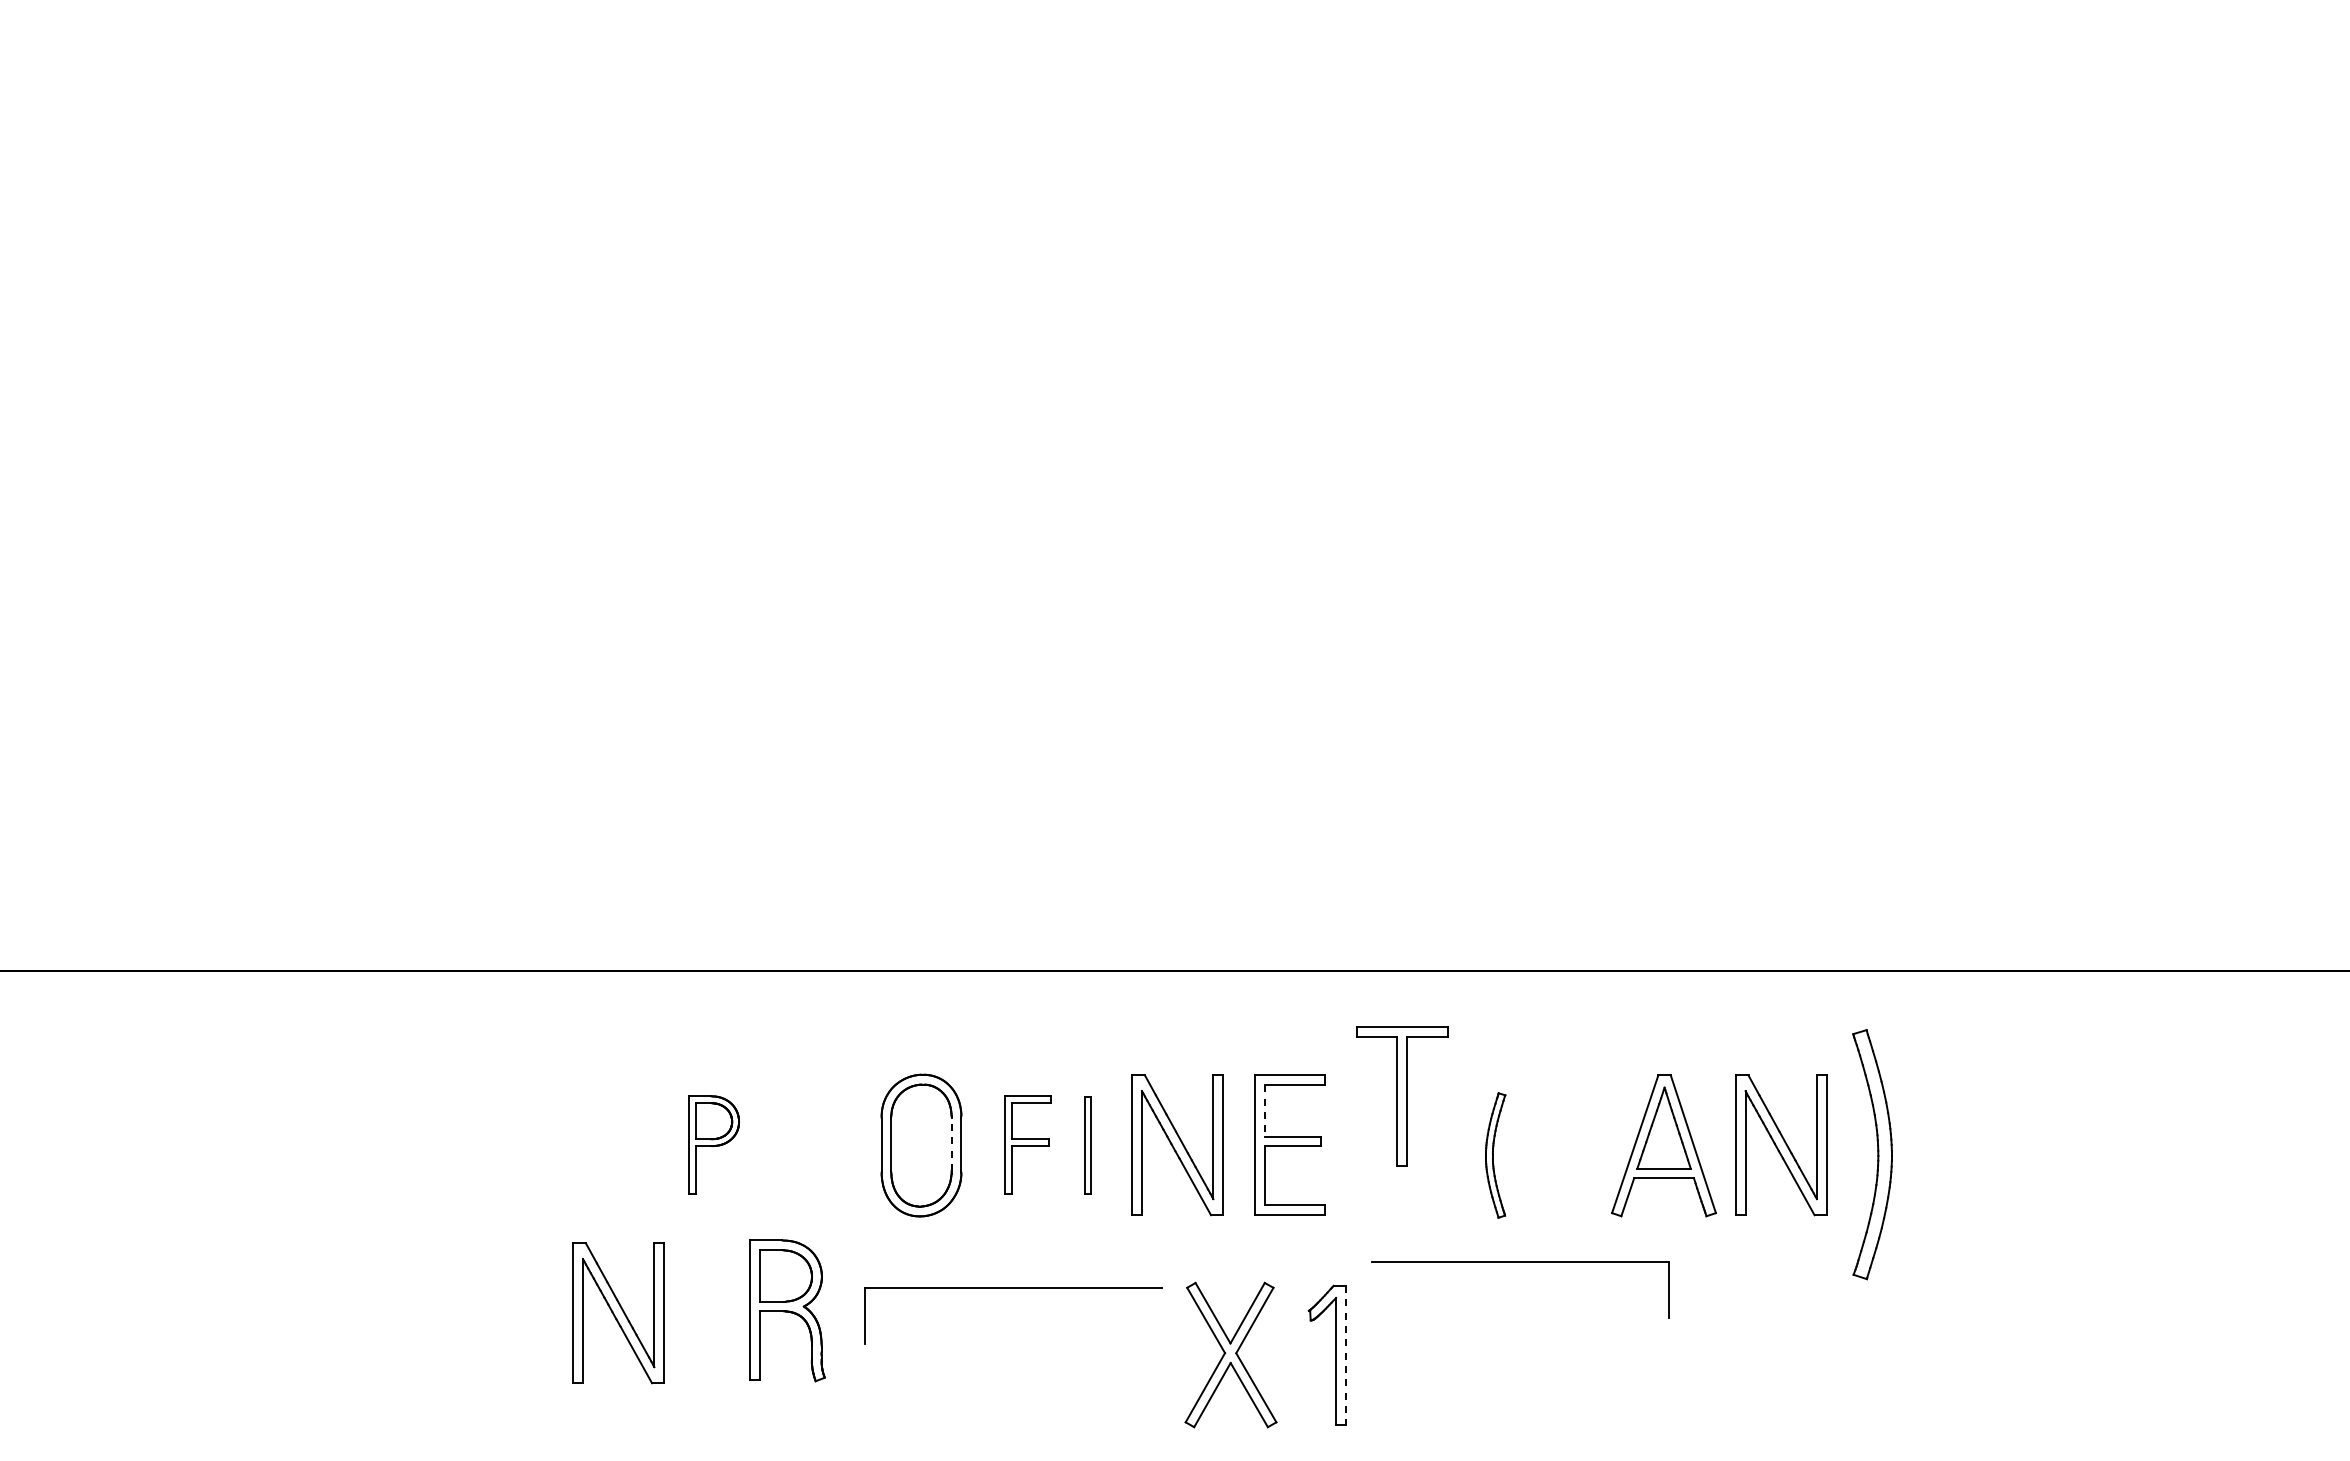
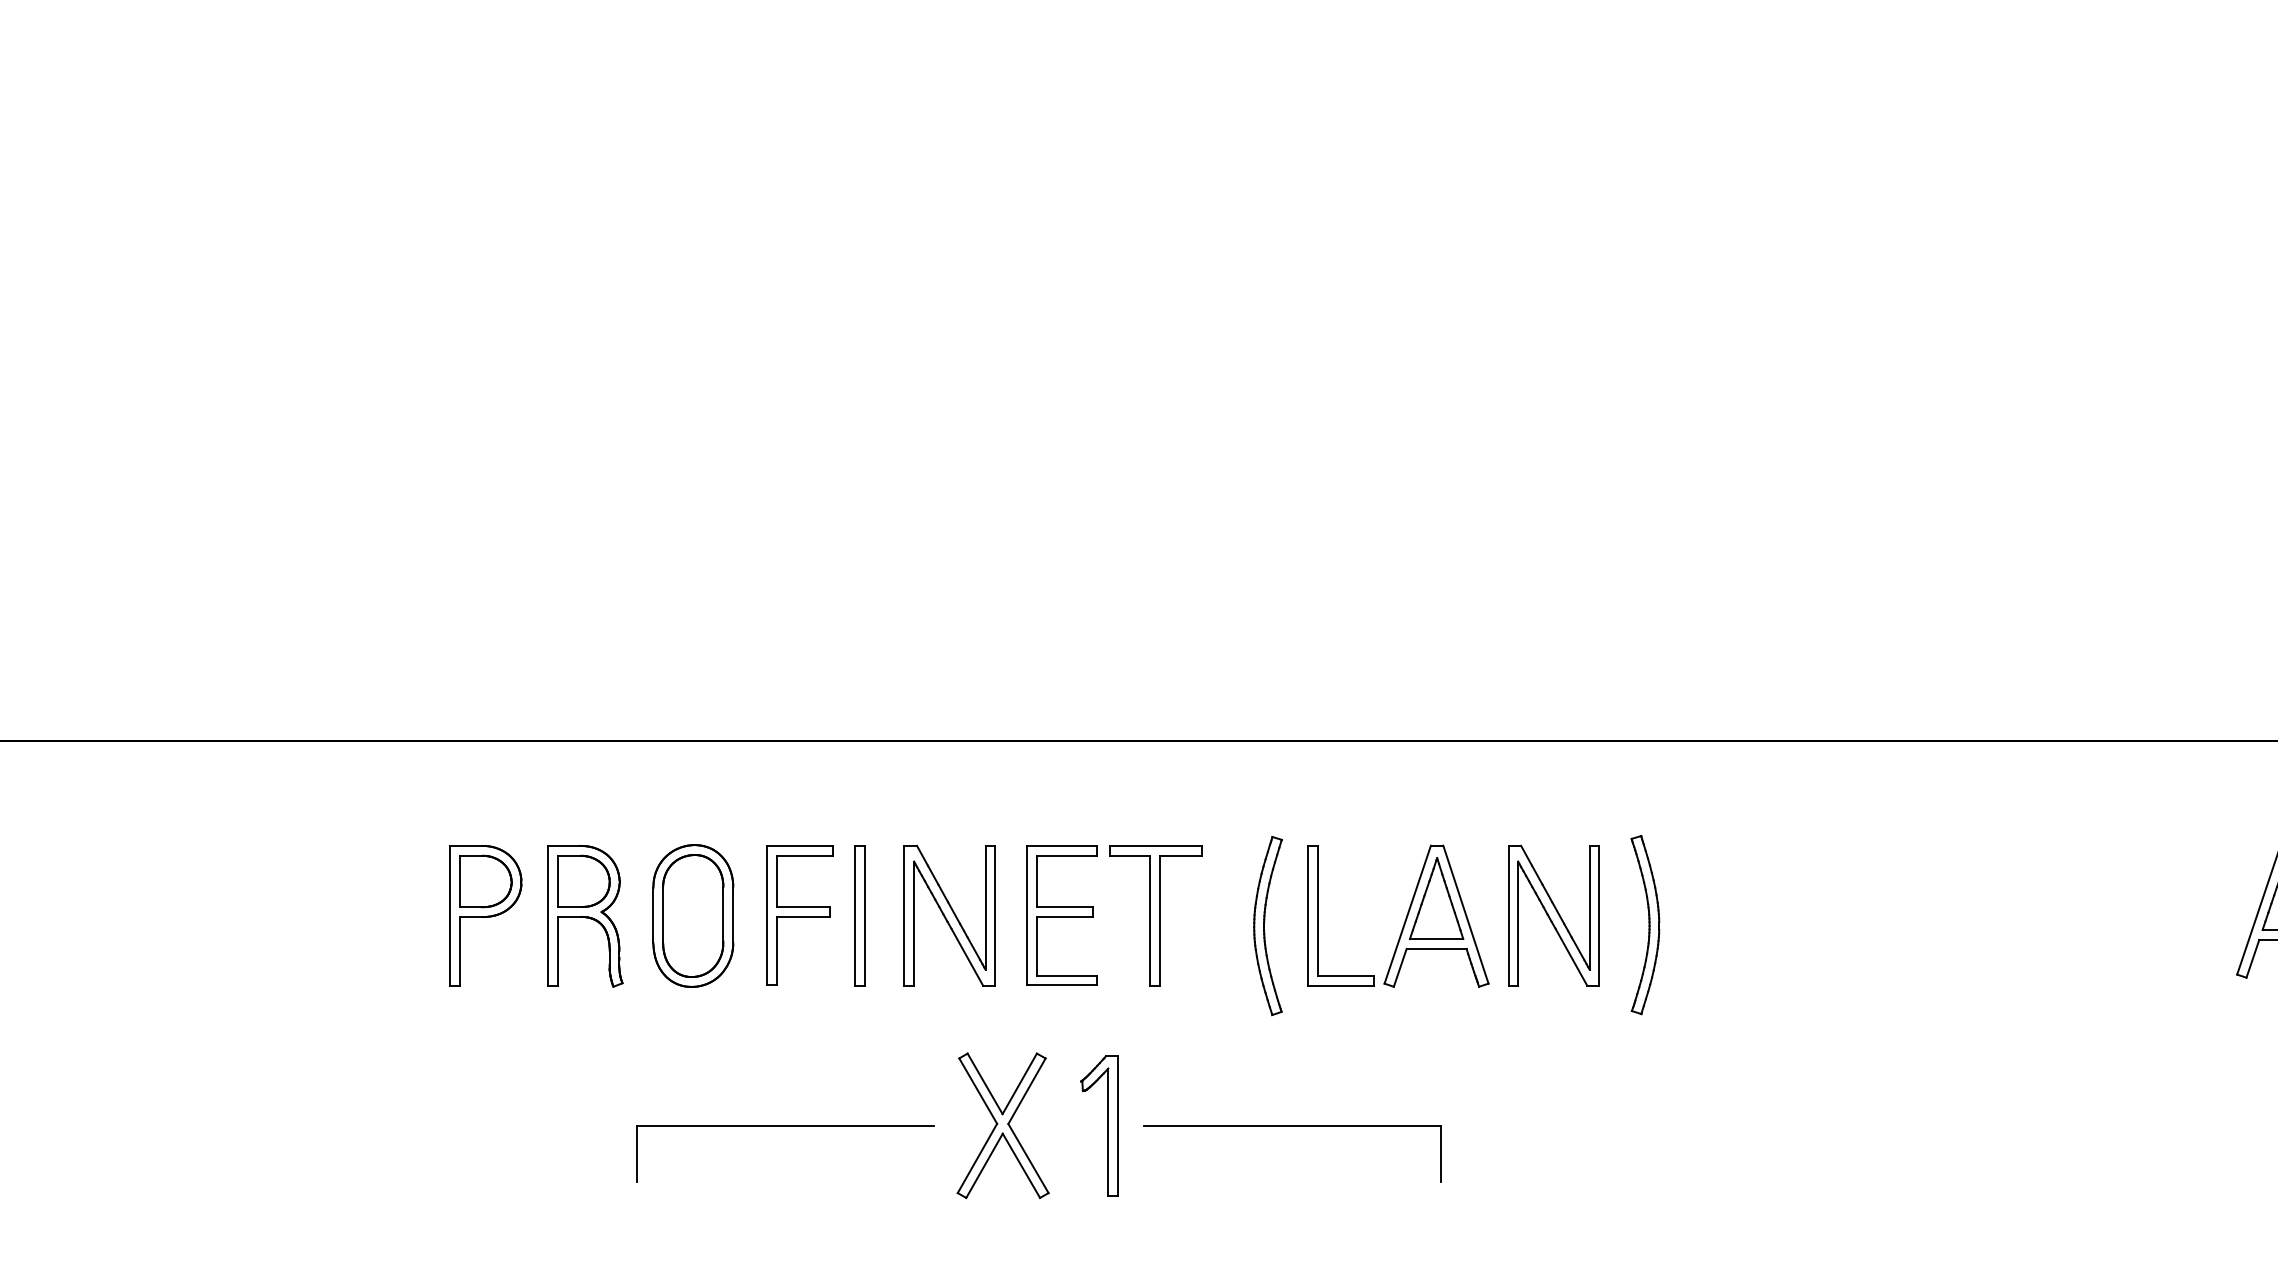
part: (1402, 1096) -> (1155, 915), moved
line: (1264, 1110) -> (1036, 880), dashed -> solid
part: (713, 1144) -> (485, 914), size x1.43
line: (951, 1144) -> (723, 914), dashed -> solid
part: (1027, 1144) -> (799, 914), size x1.43
part: (1087, 1145) -> (859, 915), size x1.43
part: (1546, 1145) -> (1318, 915), added
part: (1872, 1154) -> (1645, 924), size x0.71
part: (1495, 1155) -> (1267, 925), size x1.43
part: (1520, 1262) -> (1292, 1126), moved
part: (1013, 1288) -> (785, 1126), moved
part: (787, 1310) -> (585, 915), moved
part: (618, 1313) -> (390, 1084), removed
line: (1345, 1355) -> (1117, 1126), dashed -> solid

